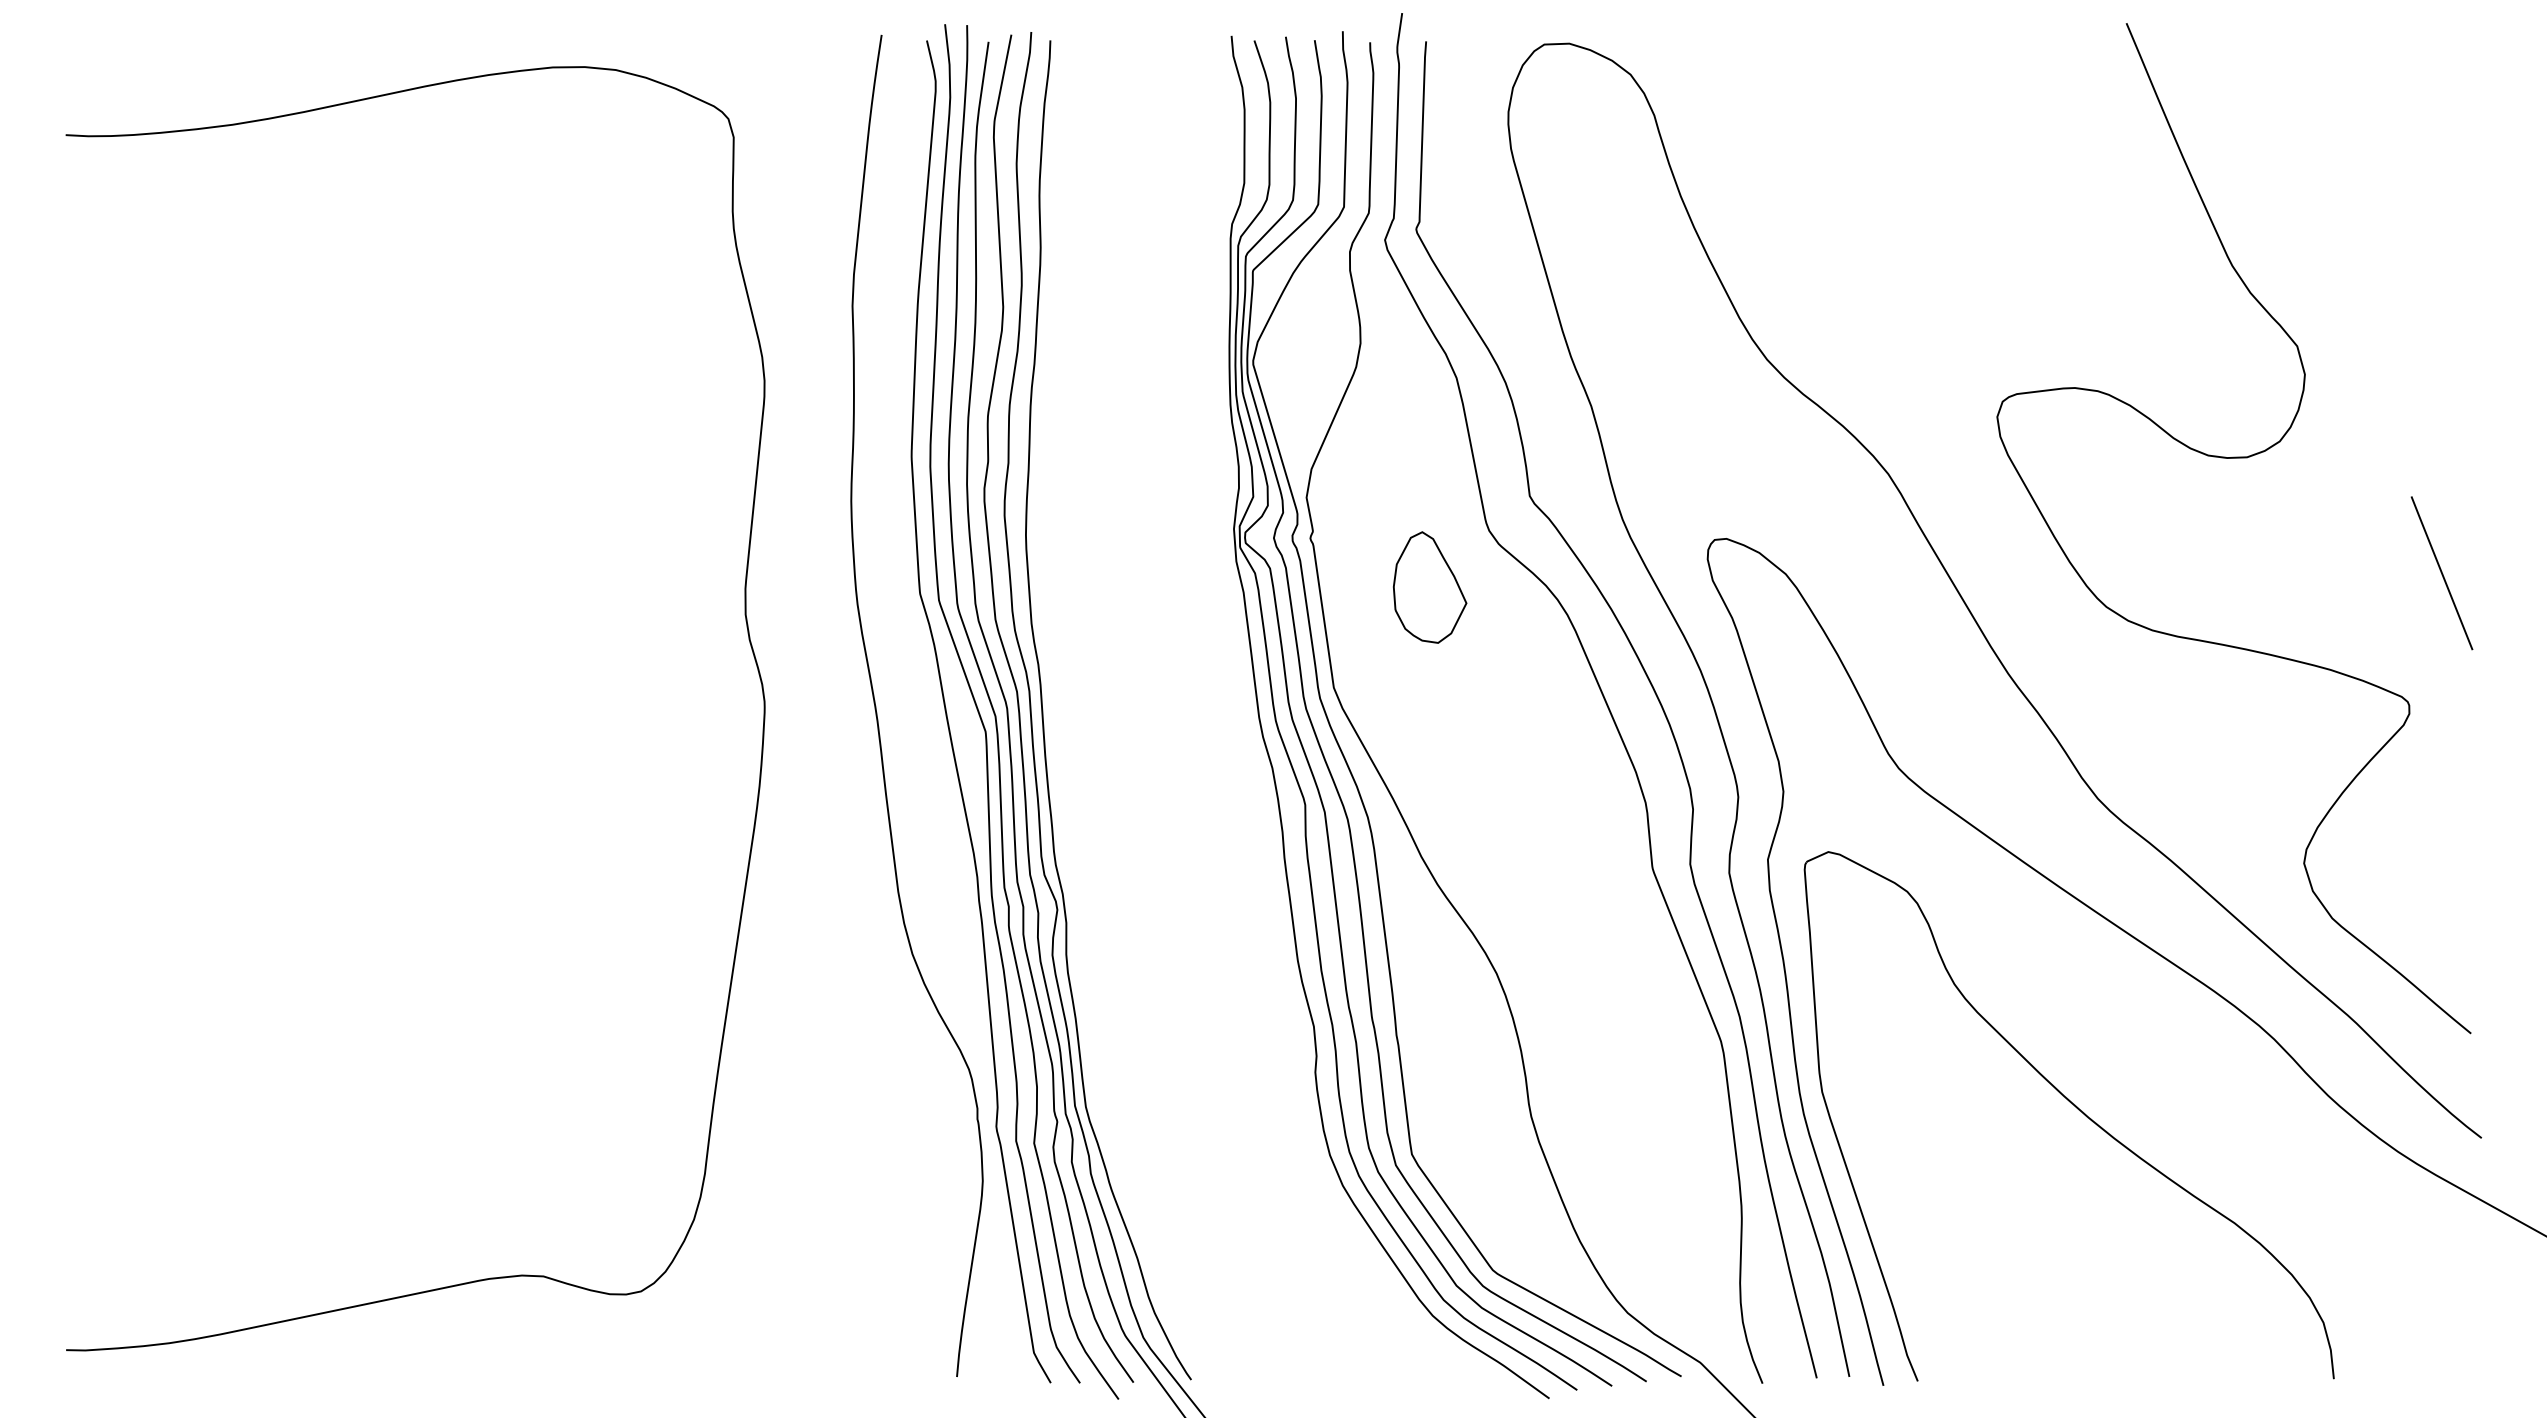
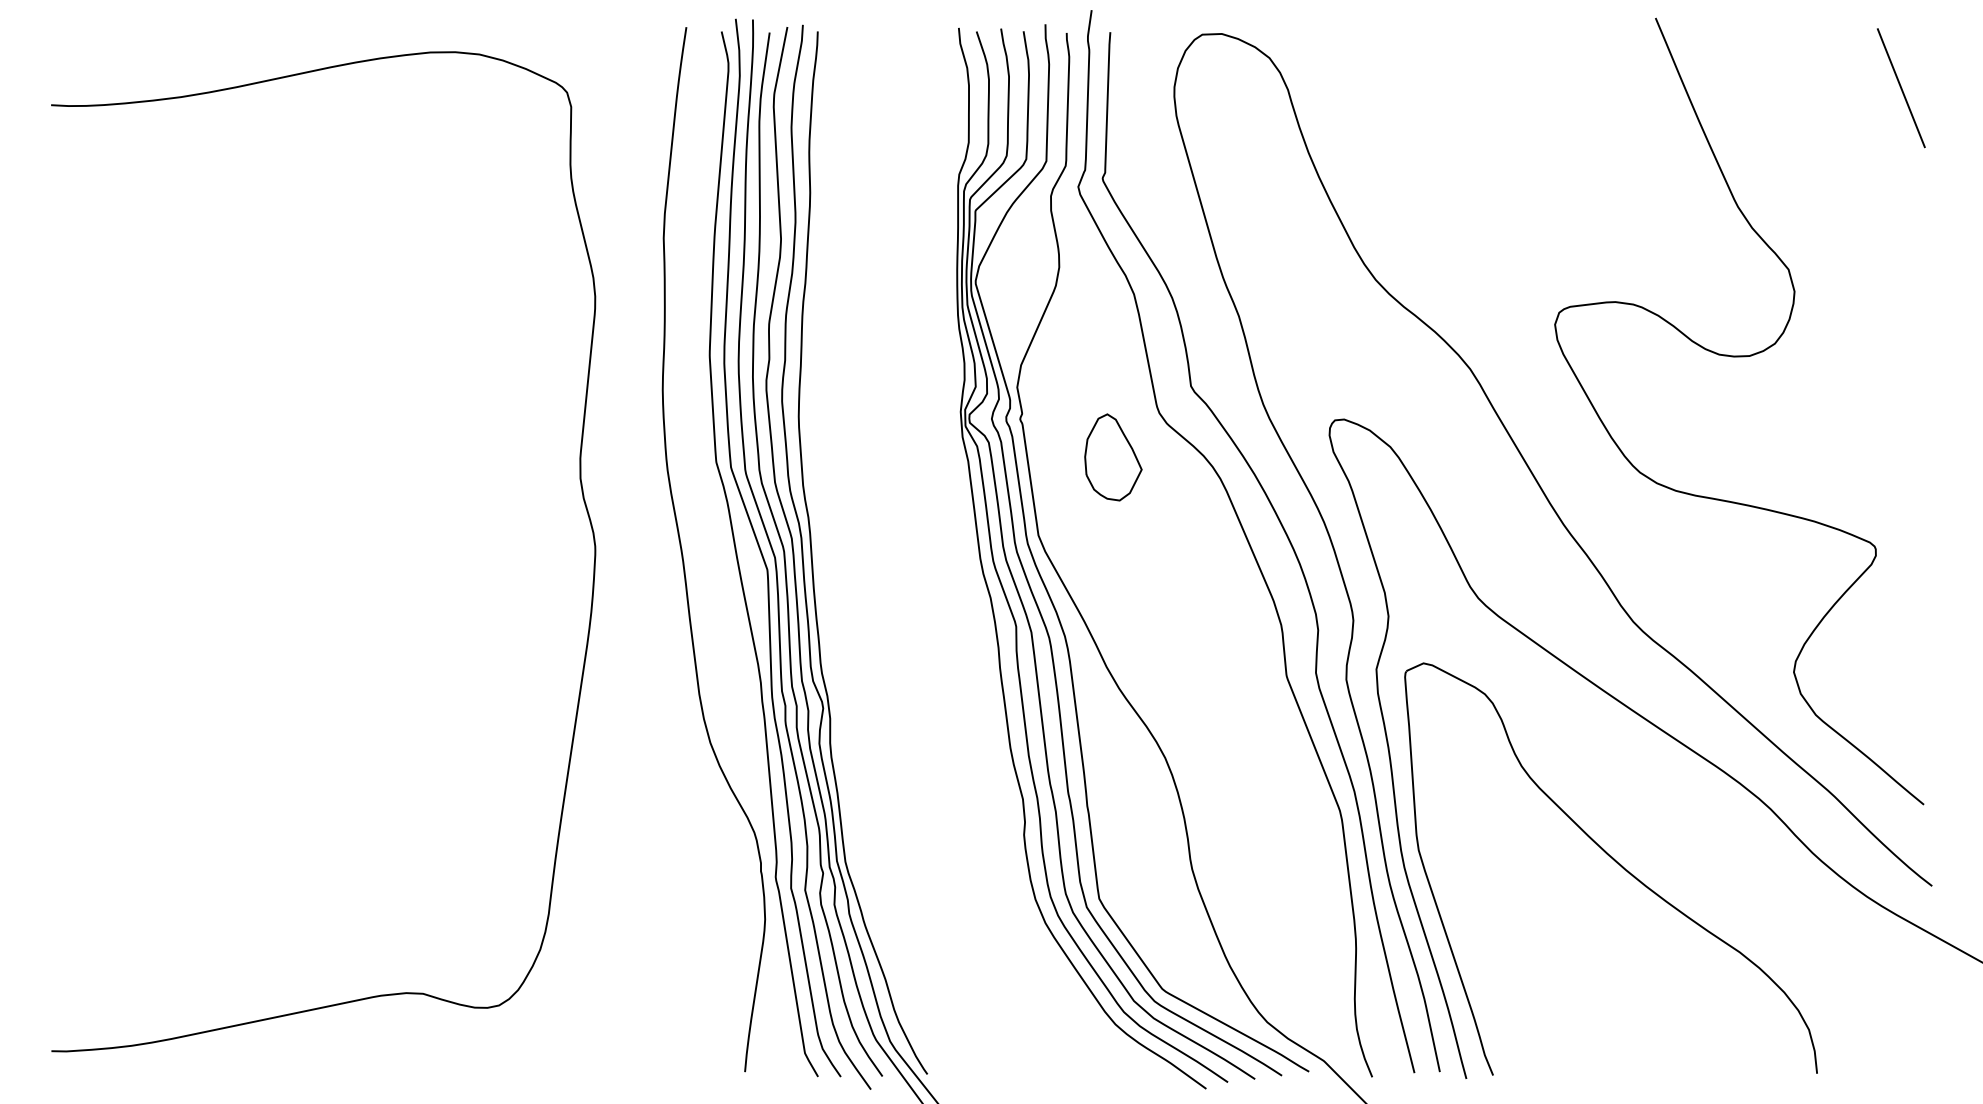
line: (2441, 573) -> (1900, 88), moved

